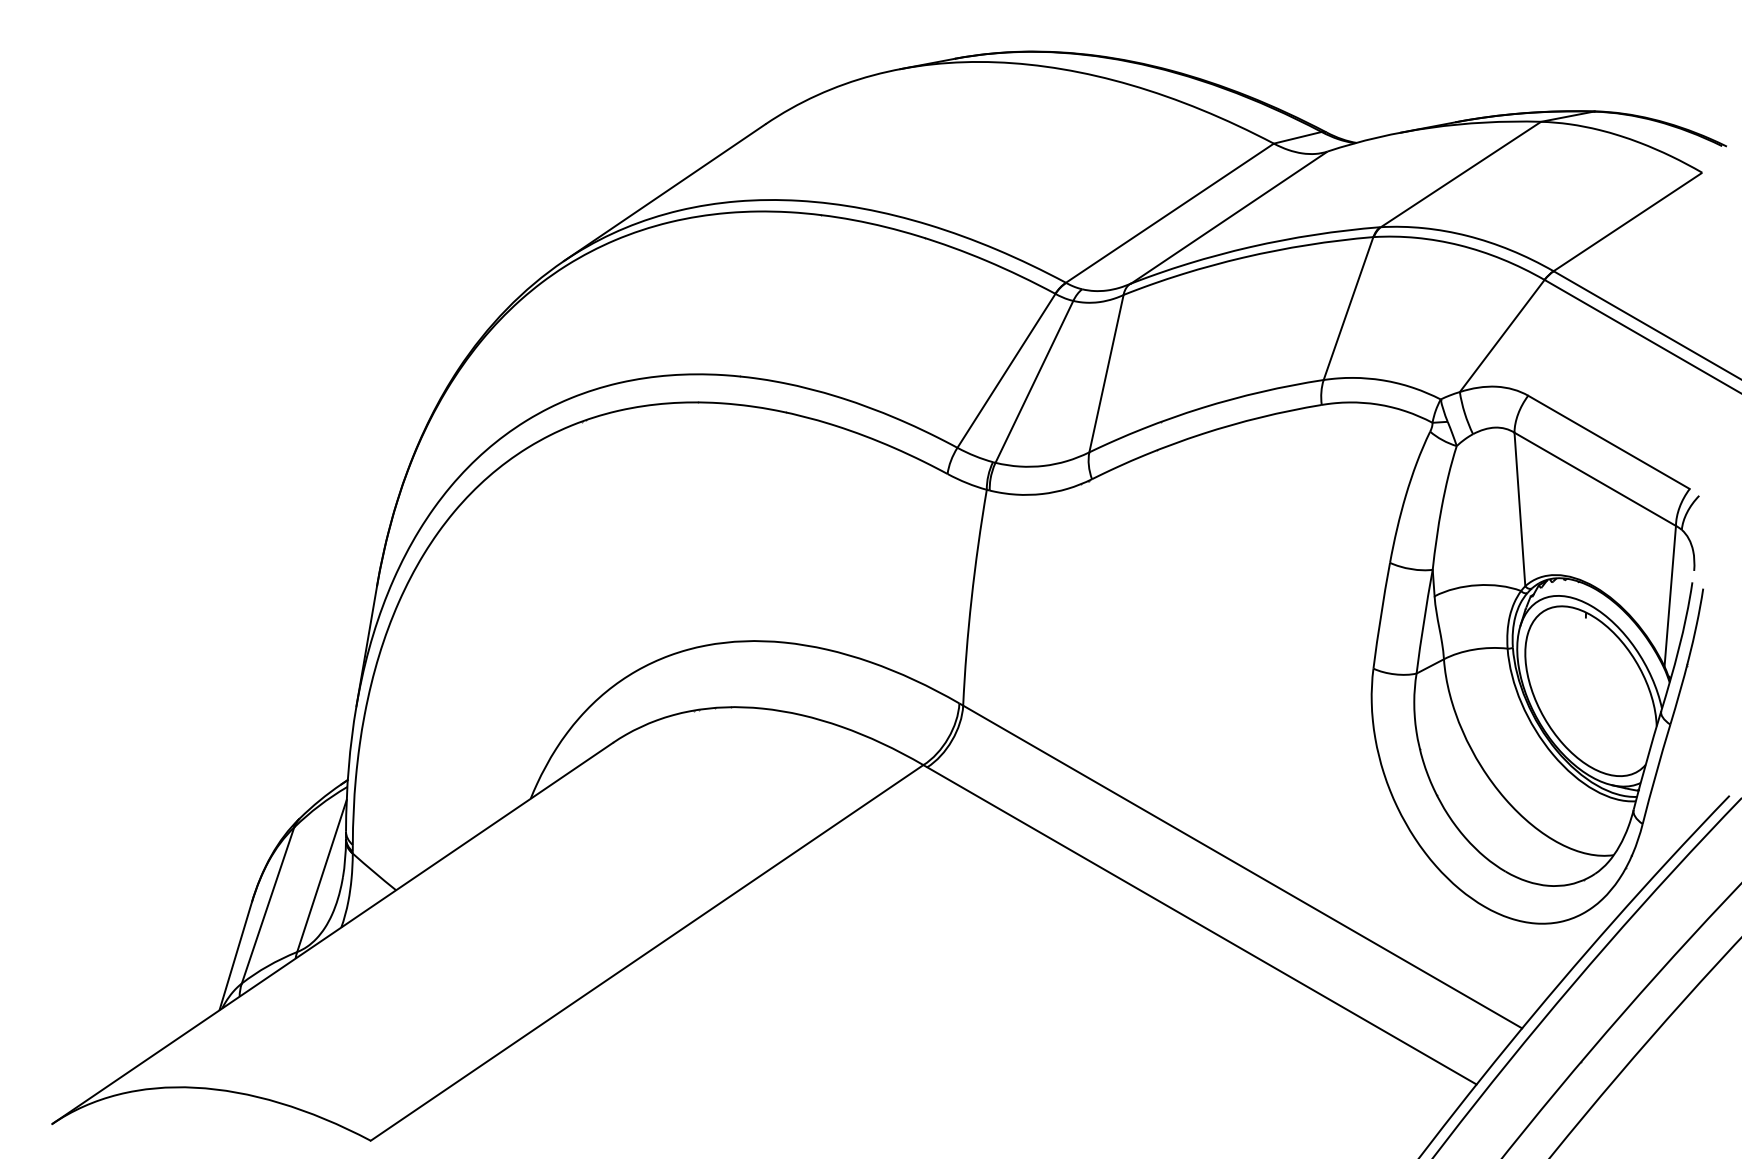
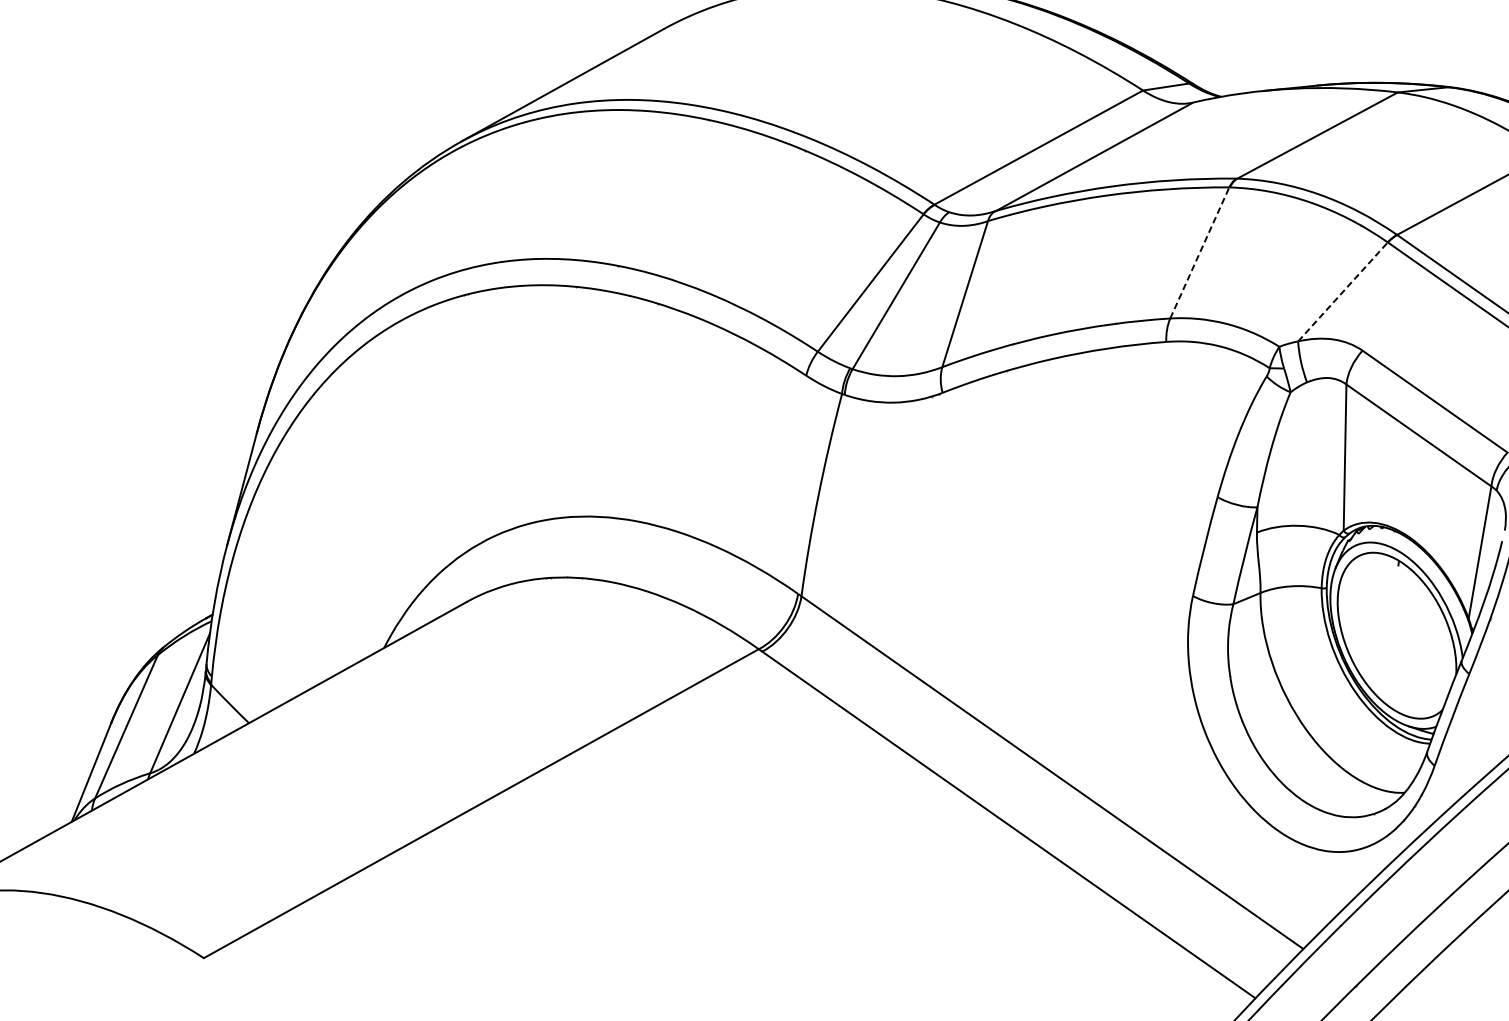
line: (1348, 308) -> (1199, 252), solid -> dashed
line: (1502, 335) -> (1343, 291), solid -> dashed

